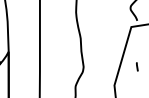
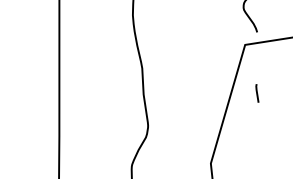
line: (137, 66) -> (257, 92), moved

